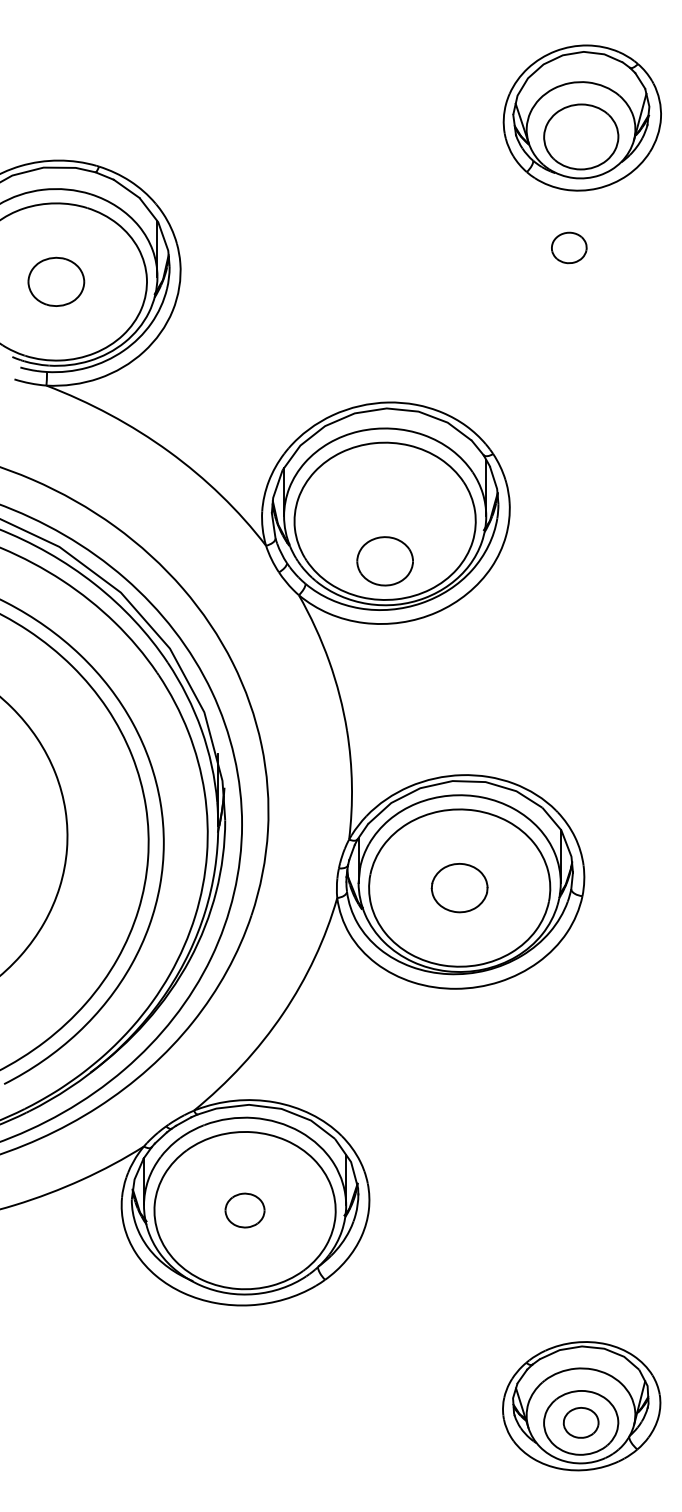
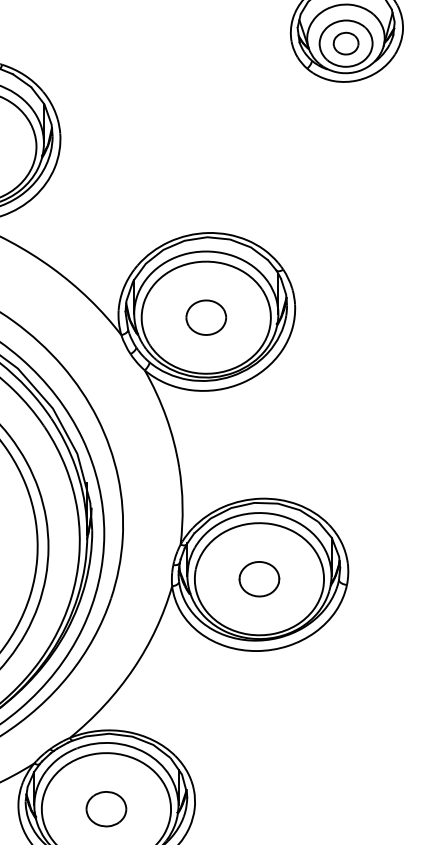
part: (569, 247) -> (346, 43), moved
part: (384, 561) -> (205, 317), moved
part: (244, 1210) -> (106, 809), size x1.43

